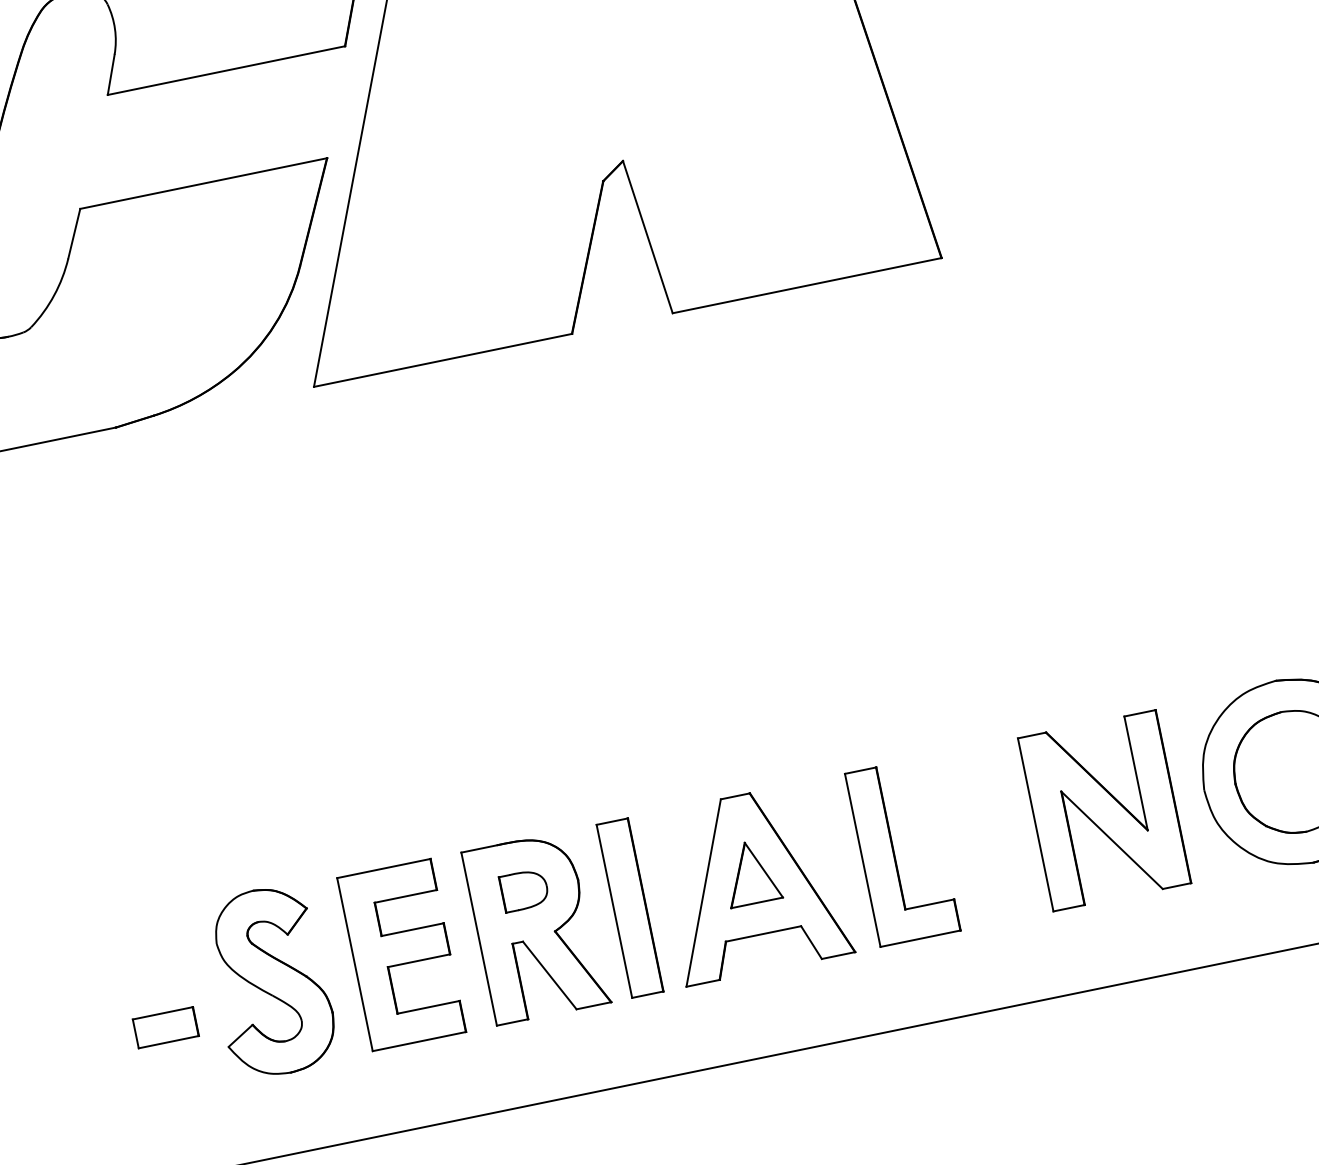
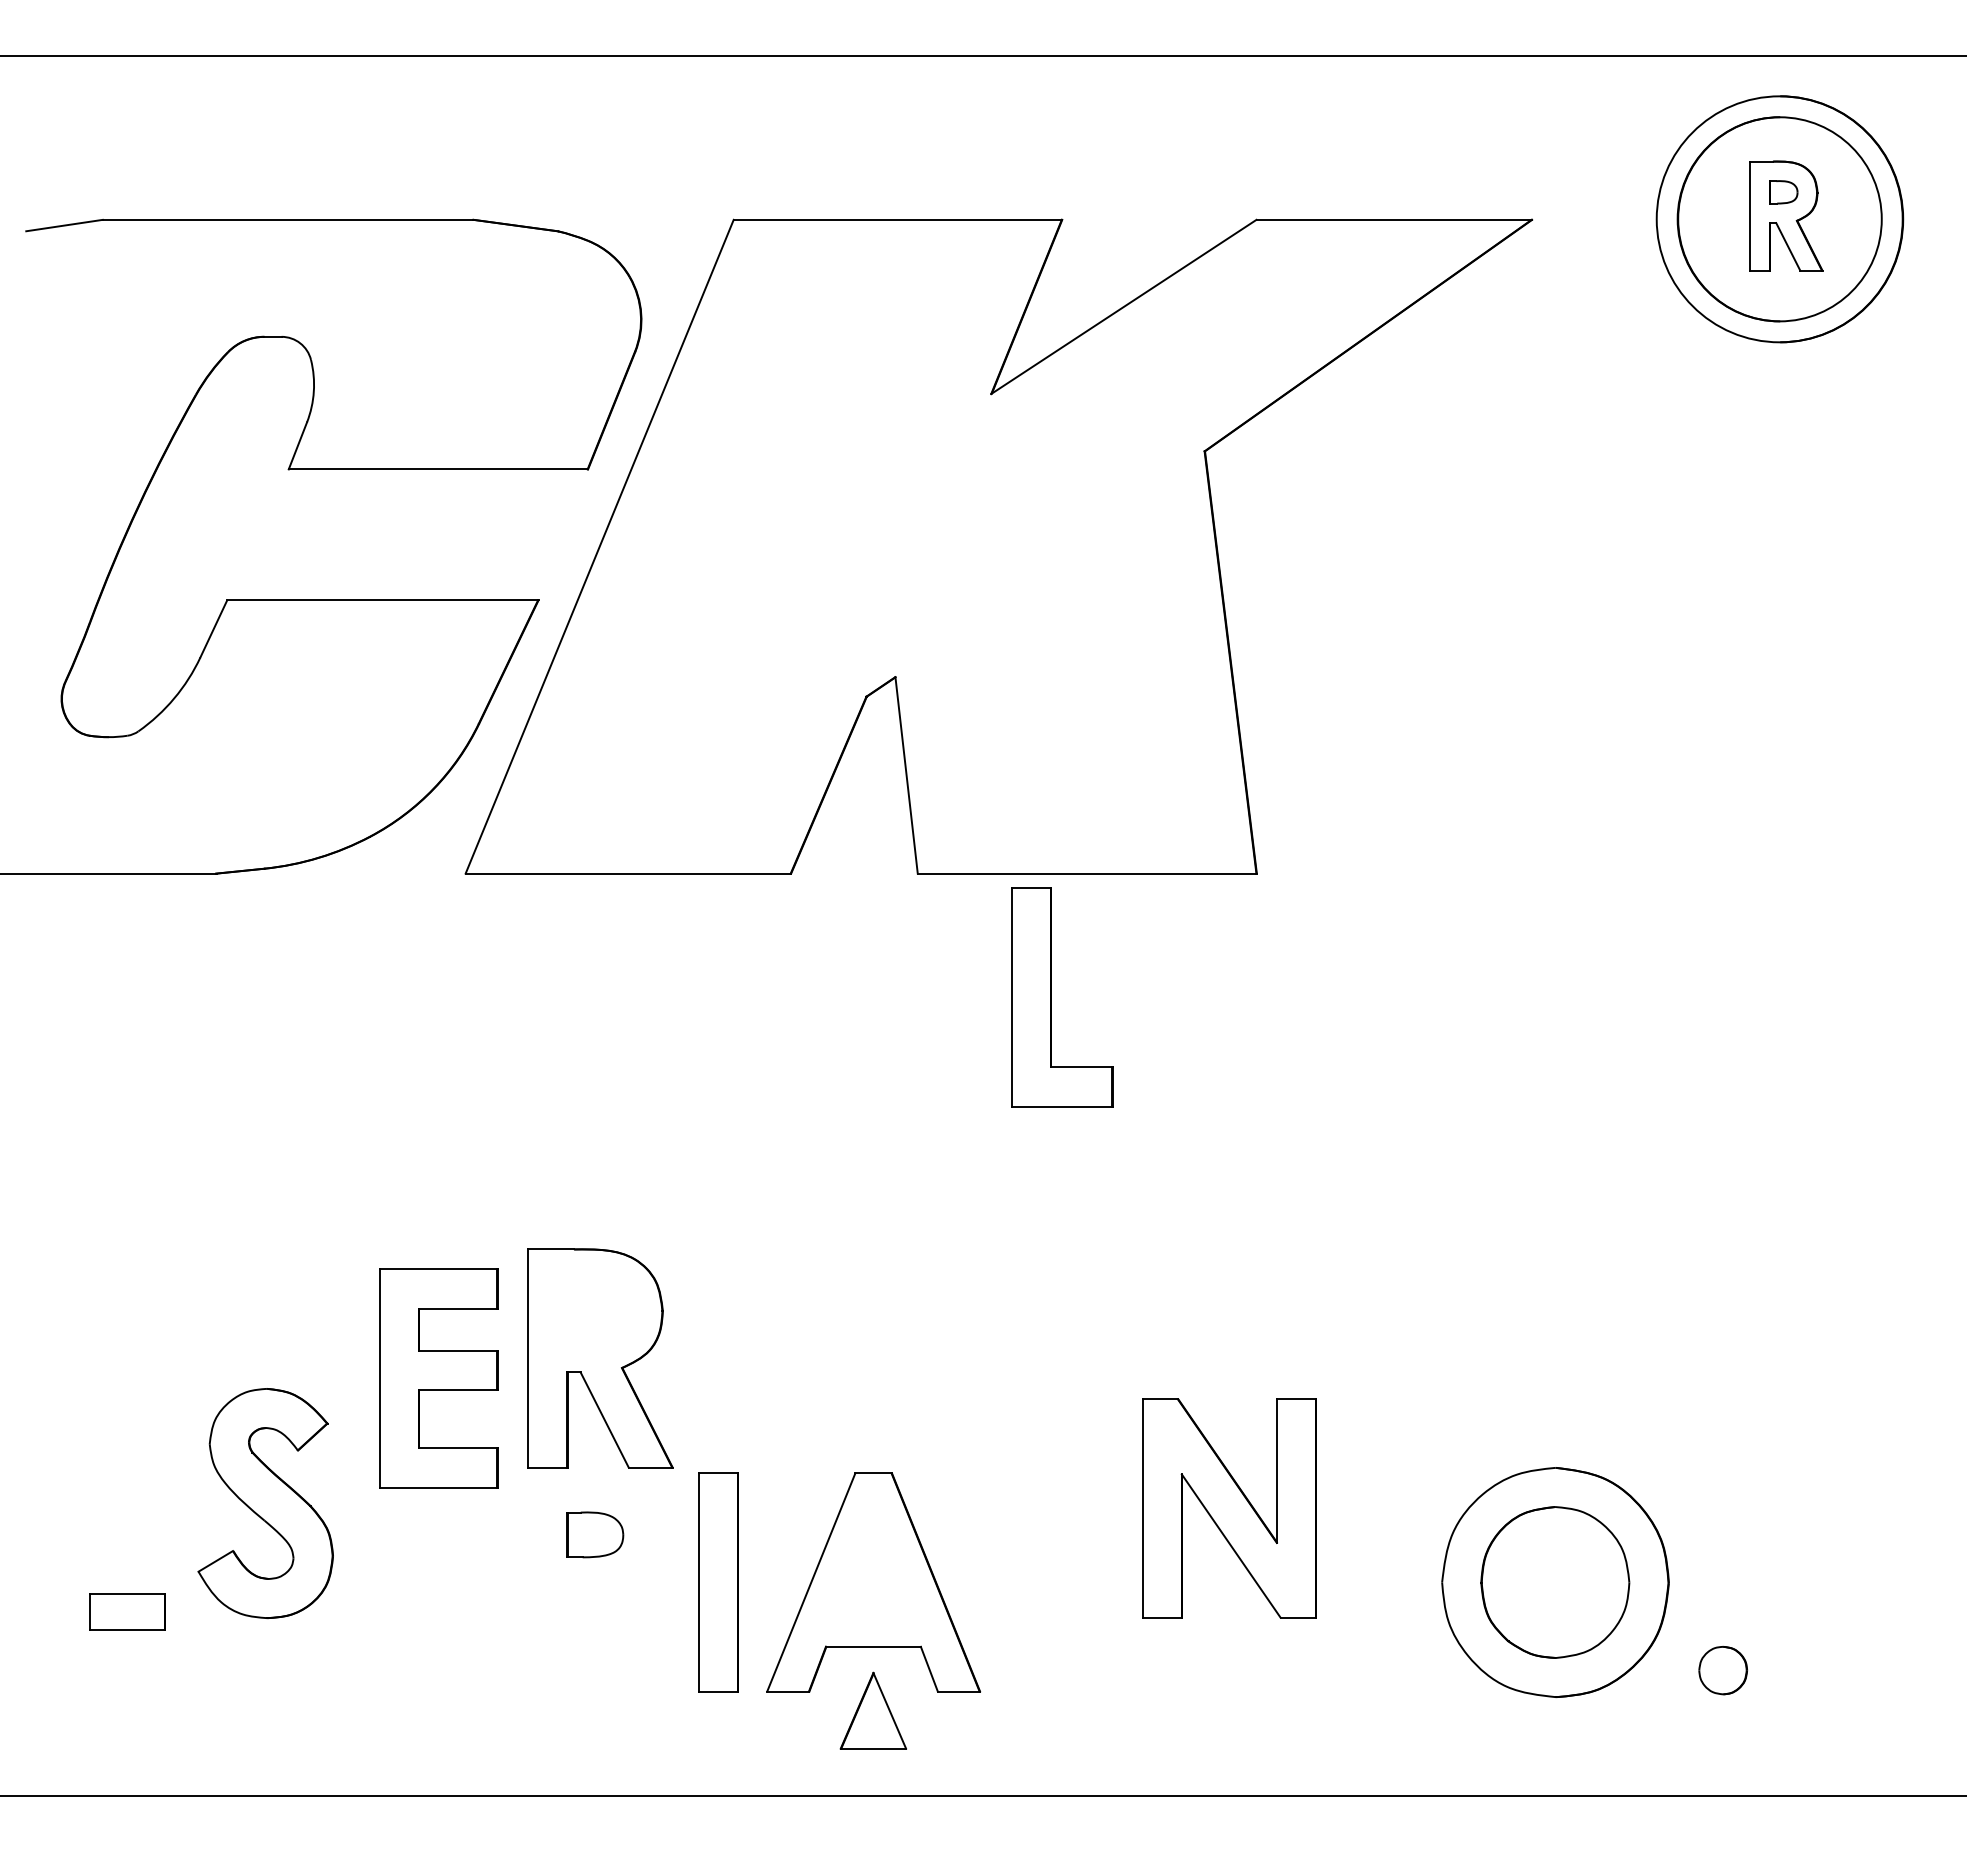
part: (1104, 810) -> (1229, 1508), moved
part: (894, 853) -> (1051, 997), moved
part: (750, 872) -> (872, 1710), moved
part: (536, 927) -> (600, 1358), moved
part: (401, 955) -> (438, 1378), moved
part: (270, 981) -> (265, 1503), moved

